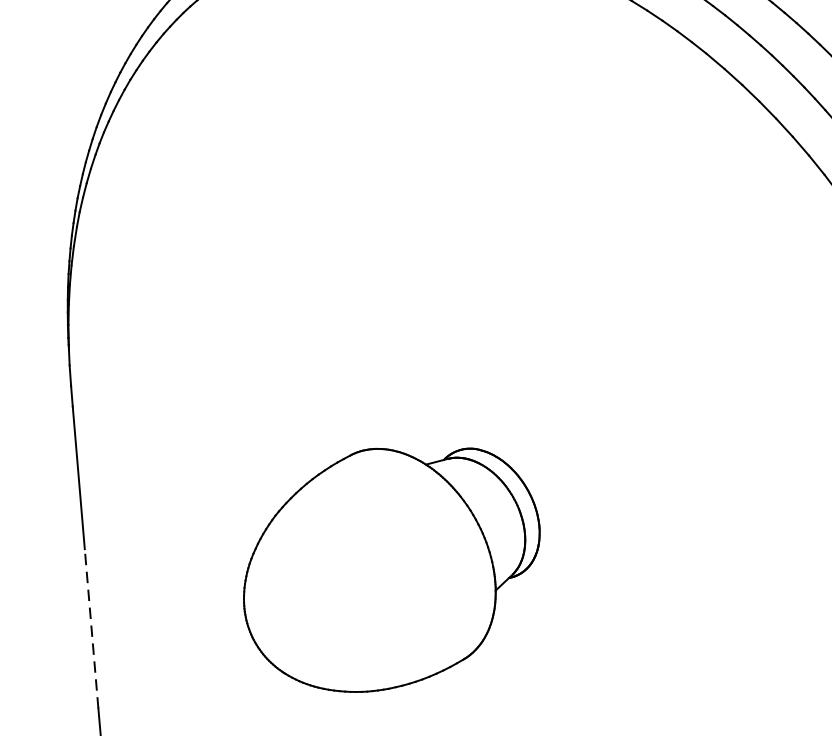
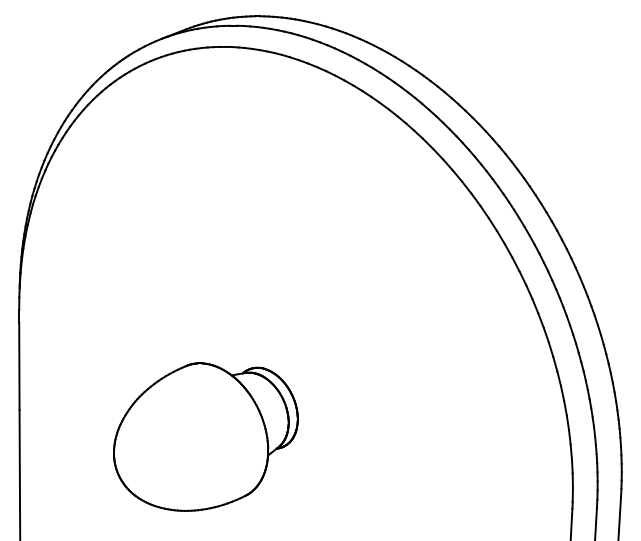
line: (91, 629) -> (19, 459), dashed -> solid

